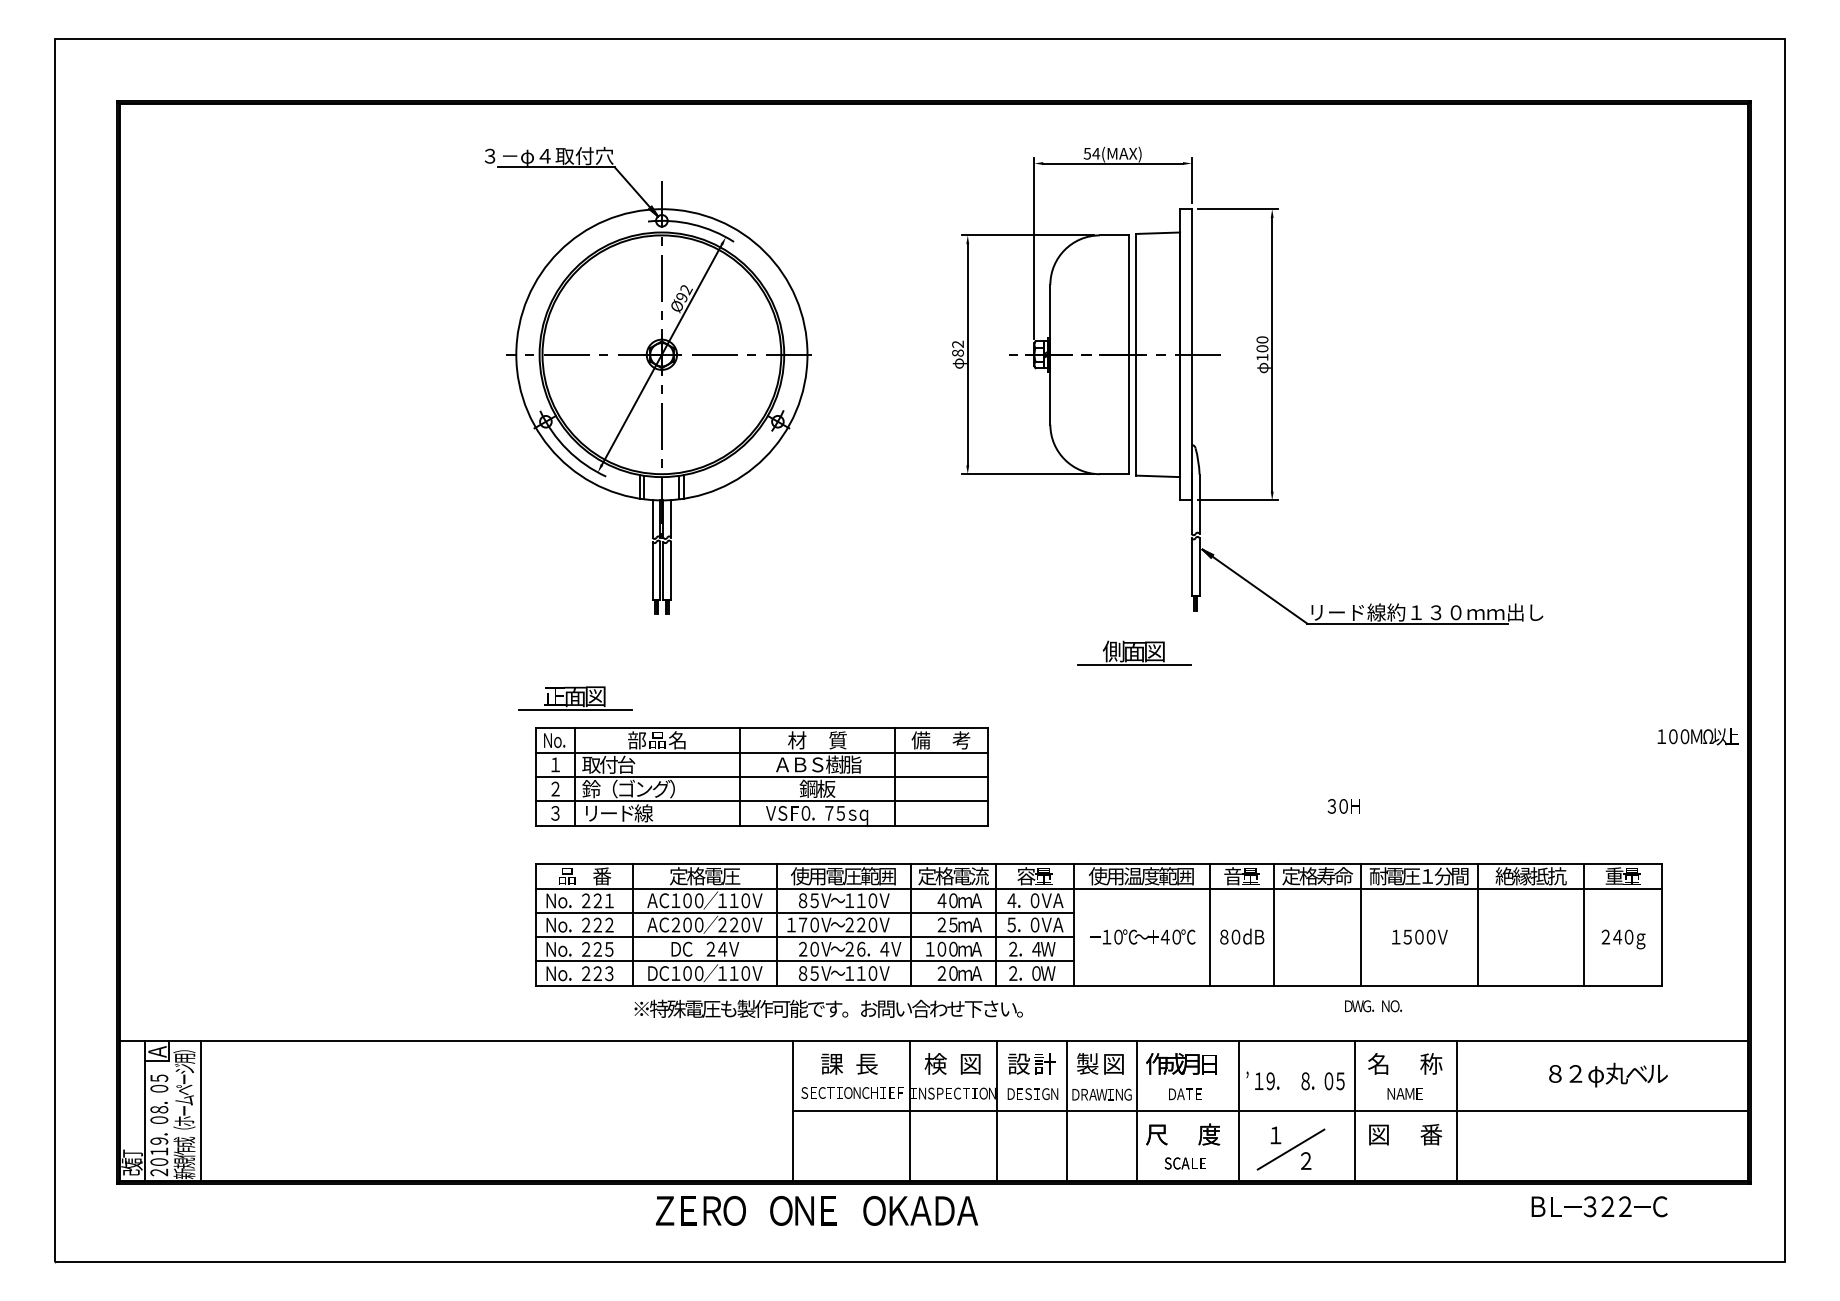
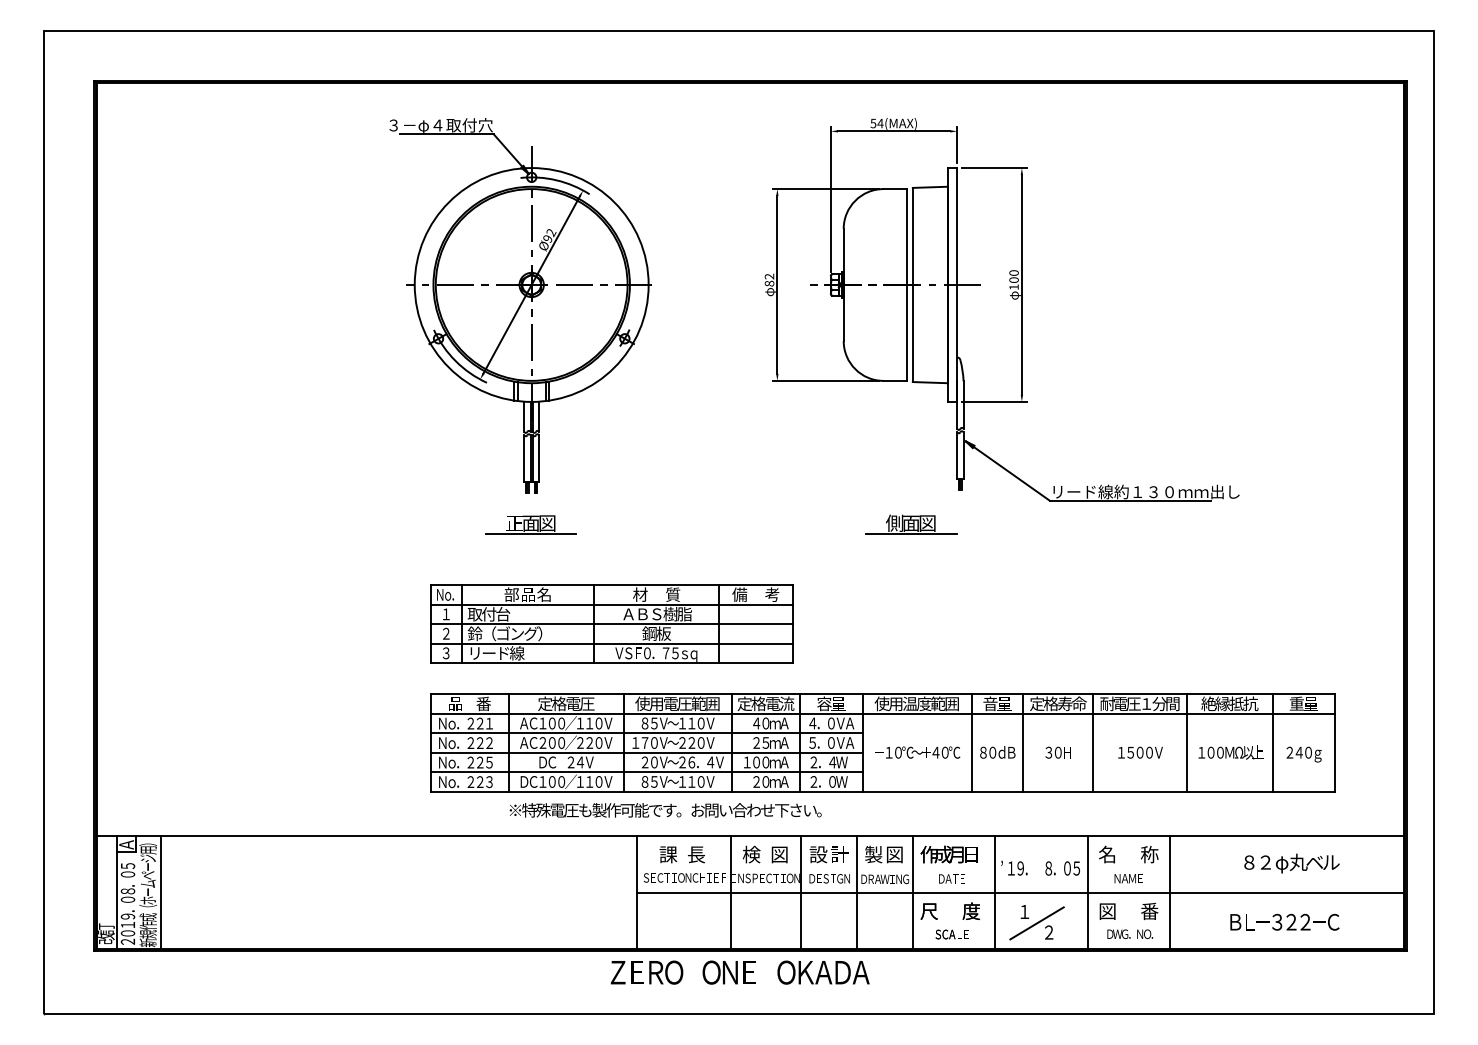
part: (574, 697) -> (530, 524), moved
text: (1697, 736) -> (1230, 752), moved
text: (1342, 806) -> (1057, 752), moved
text: (1373, 1005) -> (1130, 933), moved
text: (1599, 1205) -> (1284, 921), moved
text: (816, 1210) -> (739, 972), moved

